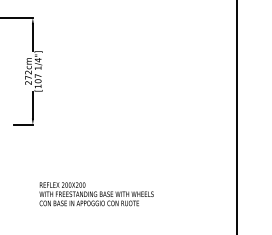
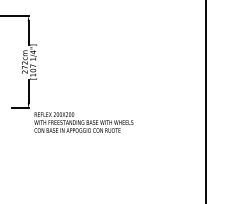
text: (96, 194) -> (83, 122), moved

